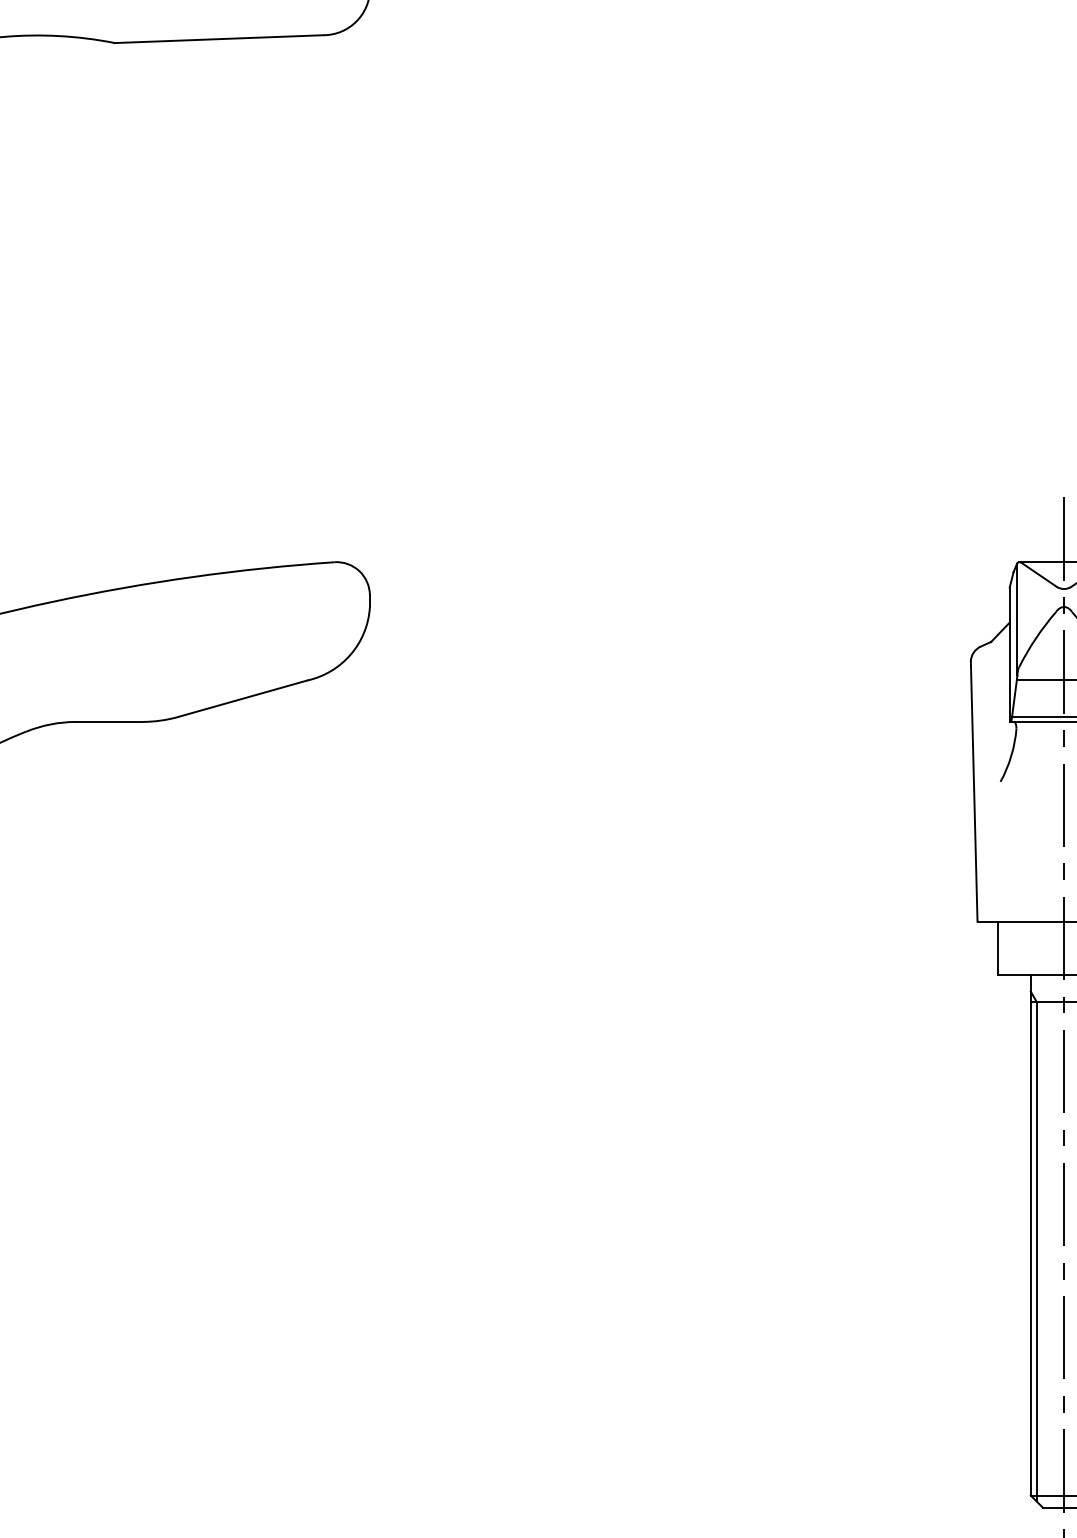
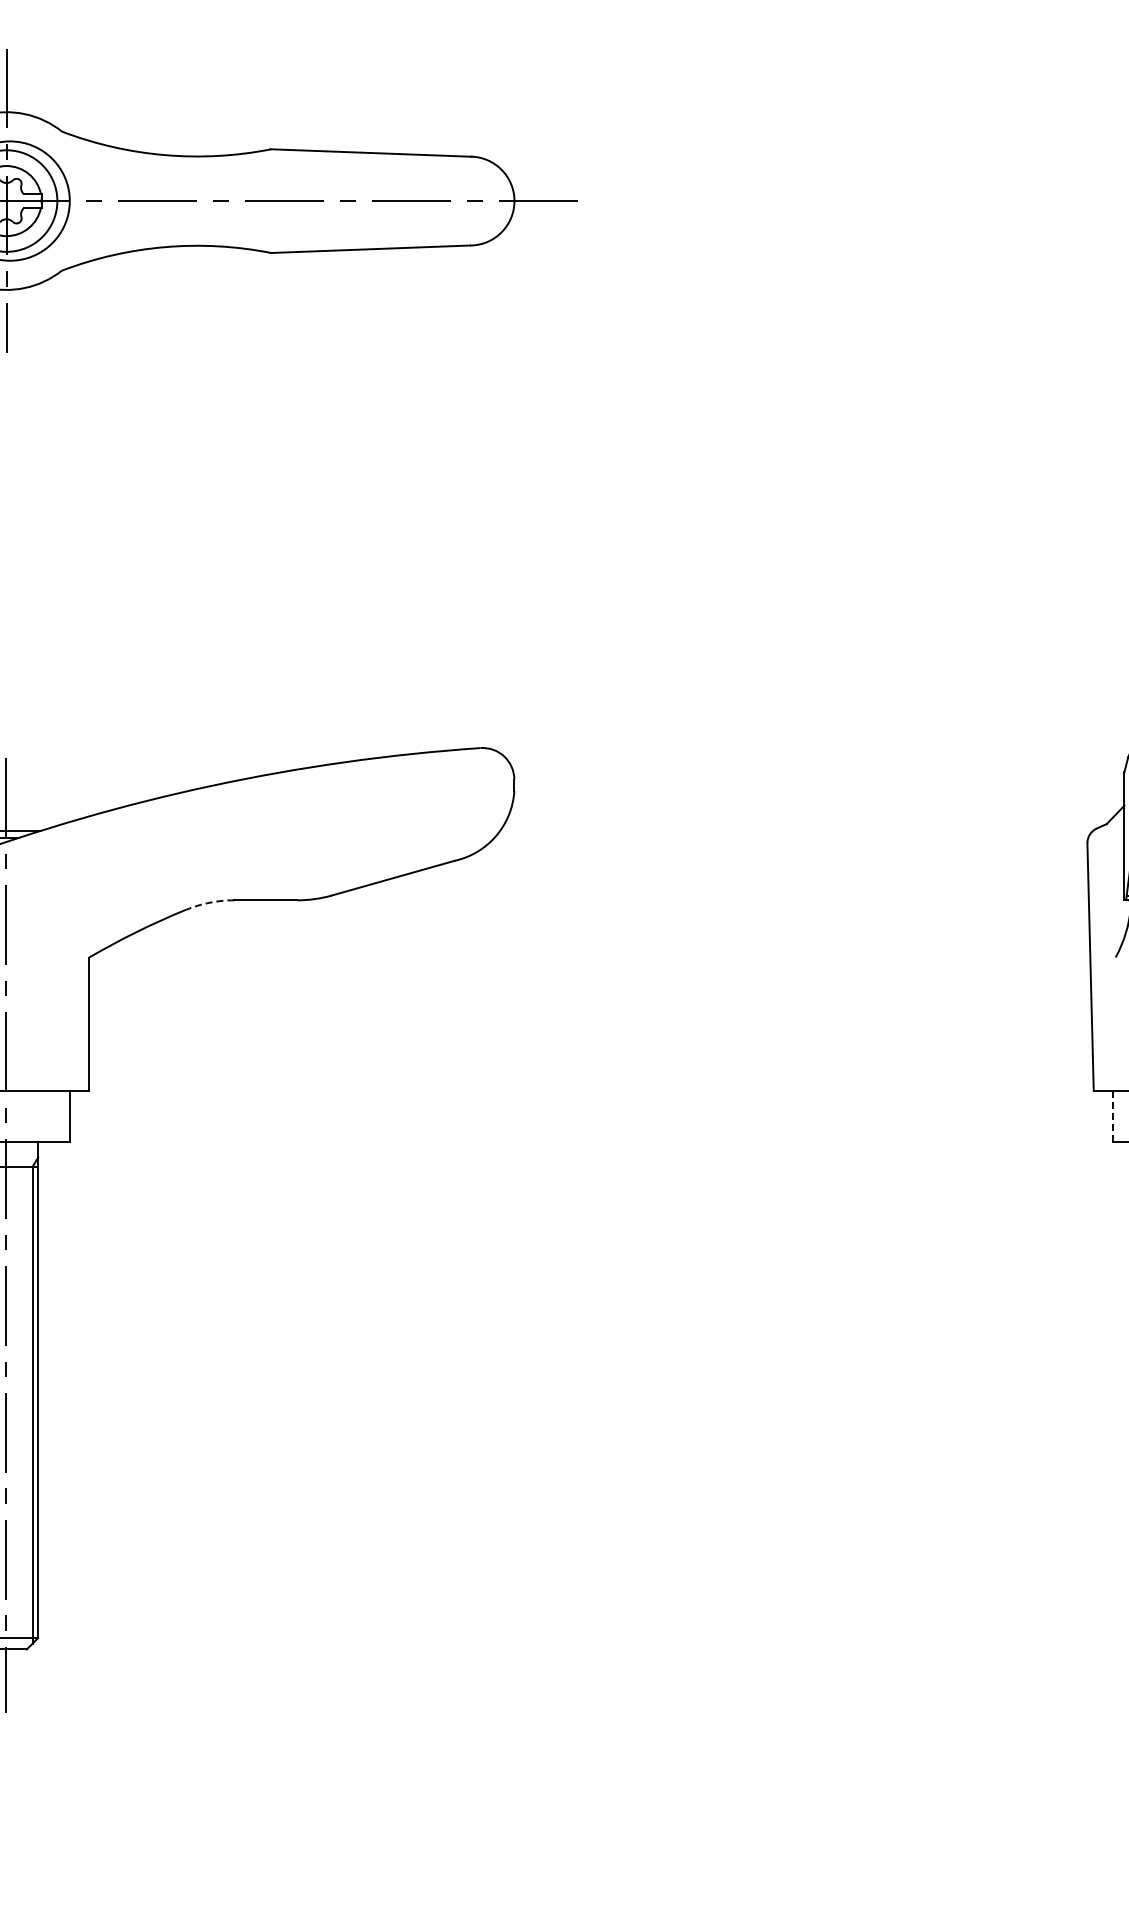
arc: (50, 724) -> (209, 902), solid -> dashed
line: (997, 948) -> (1112, 1116), solid -> dashed

